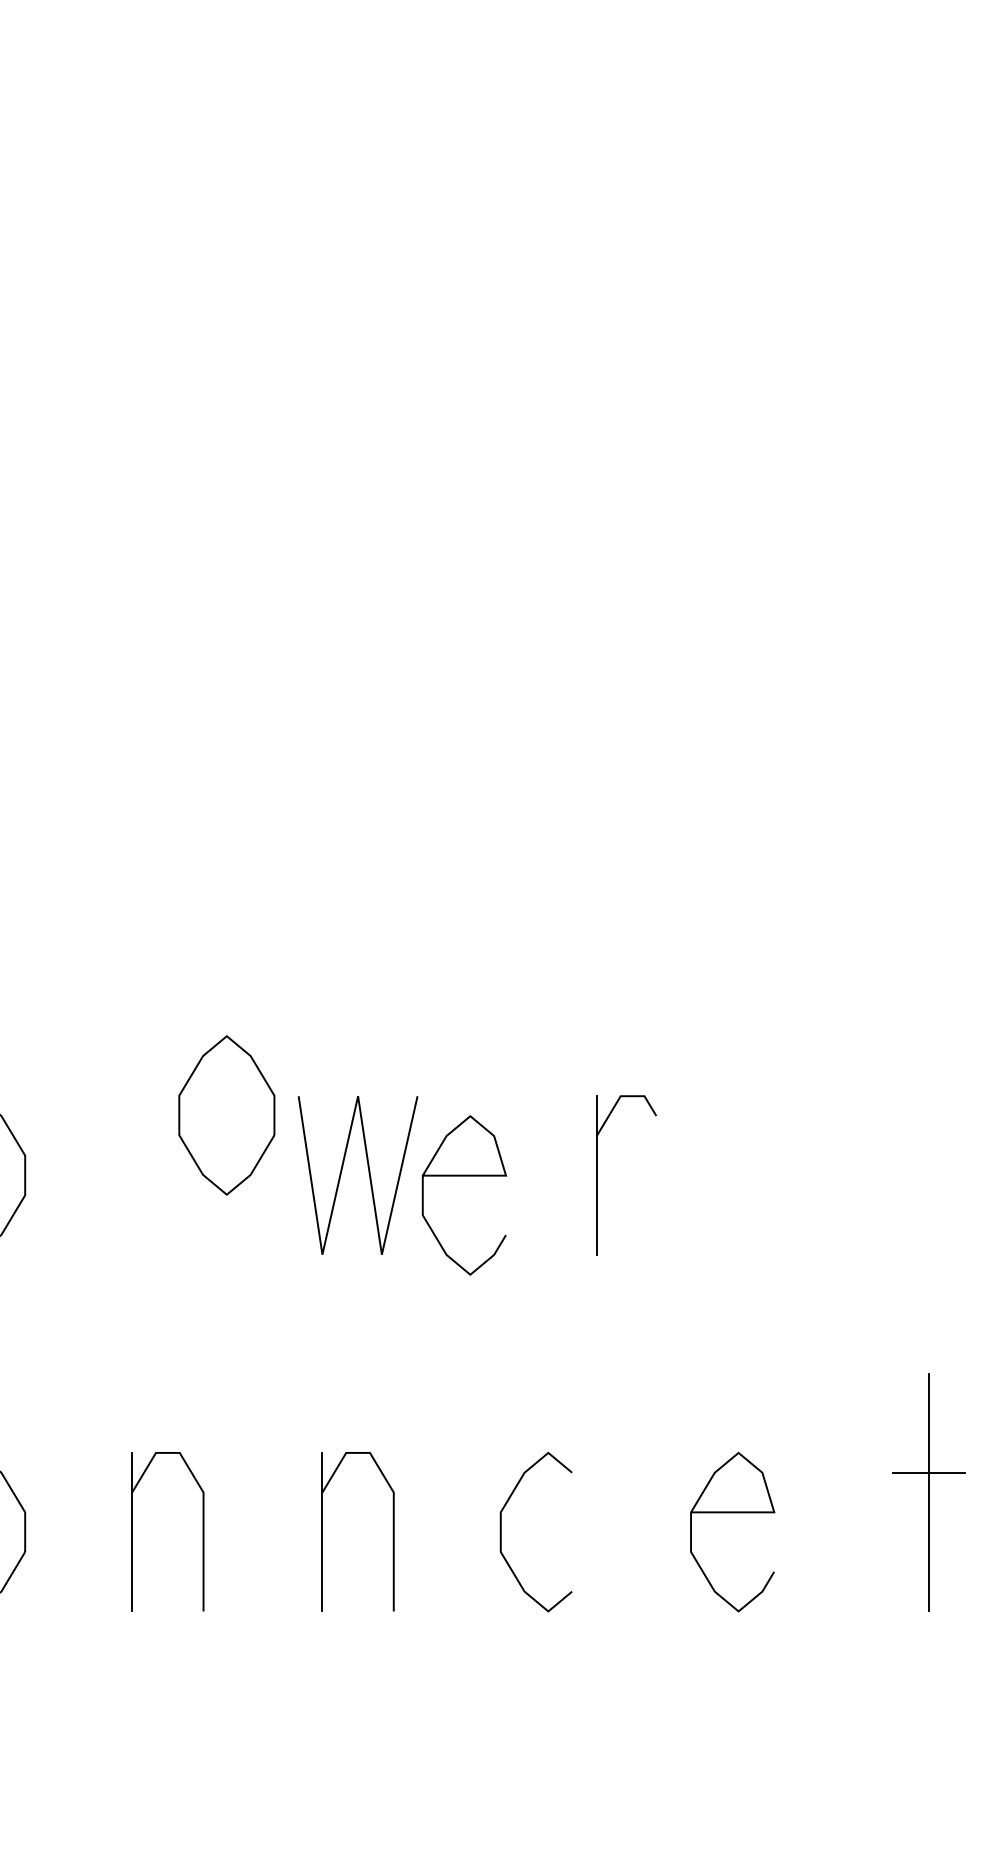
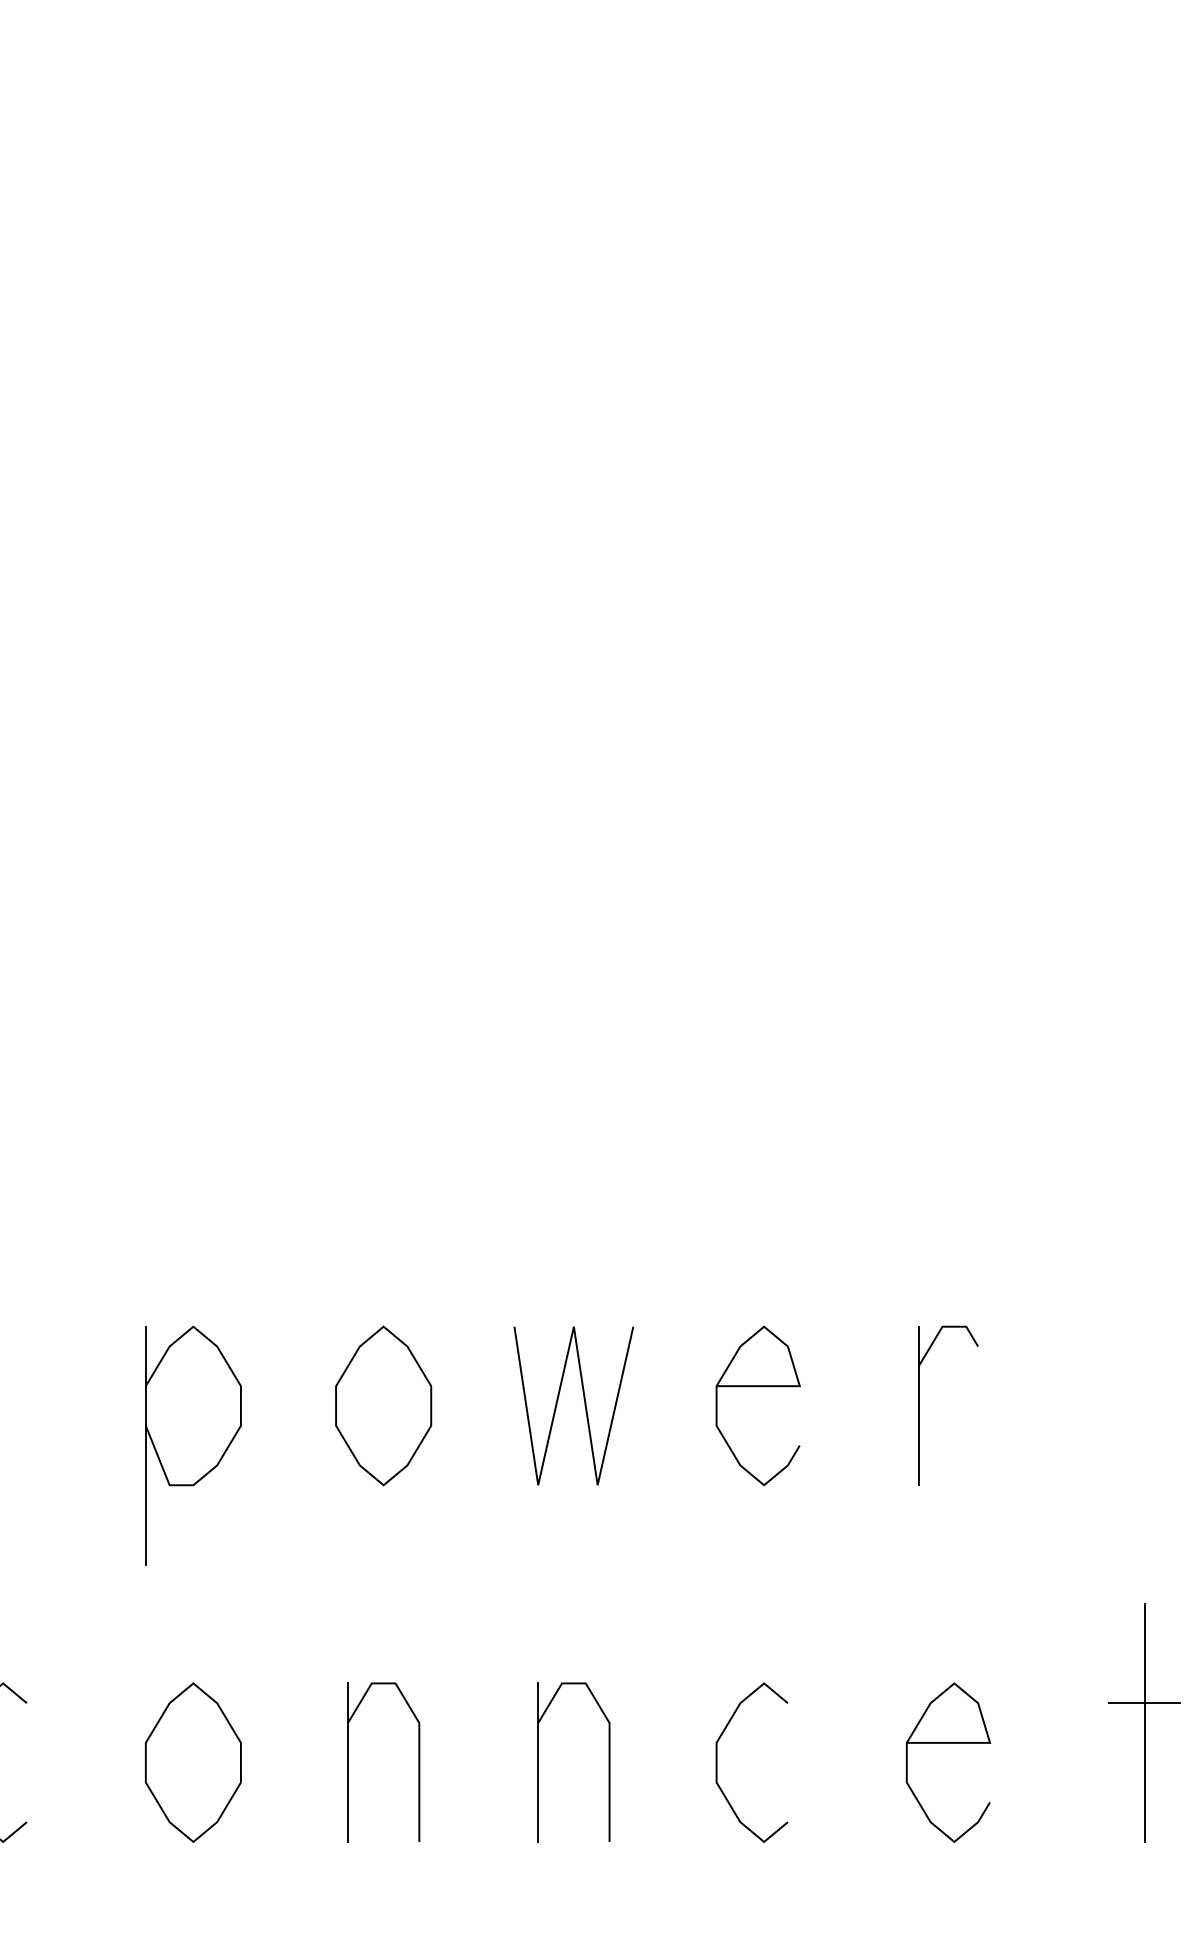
part: (226, 1114) -> (383, 1405), moved
part: (597, 1174) -> (919, 1405), moved
curve: (463, 1176) -> (757, 1387), moved

